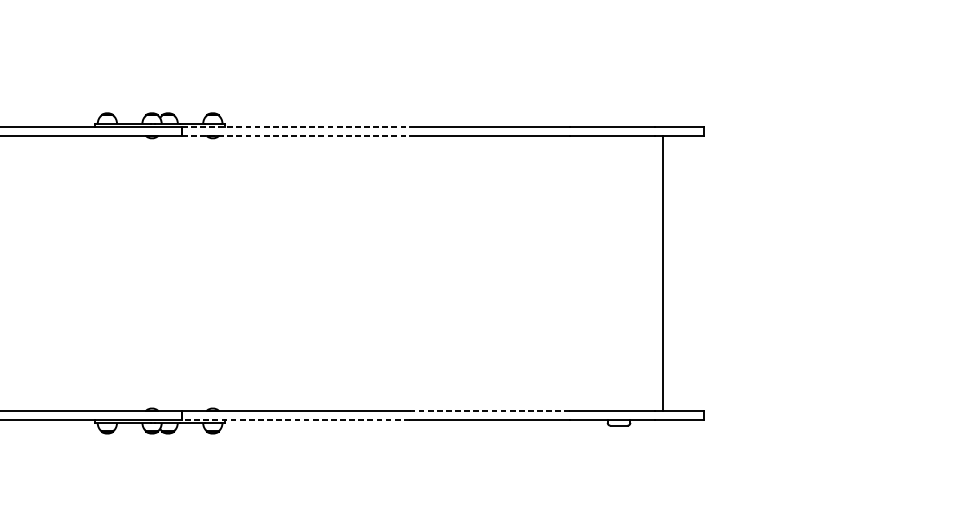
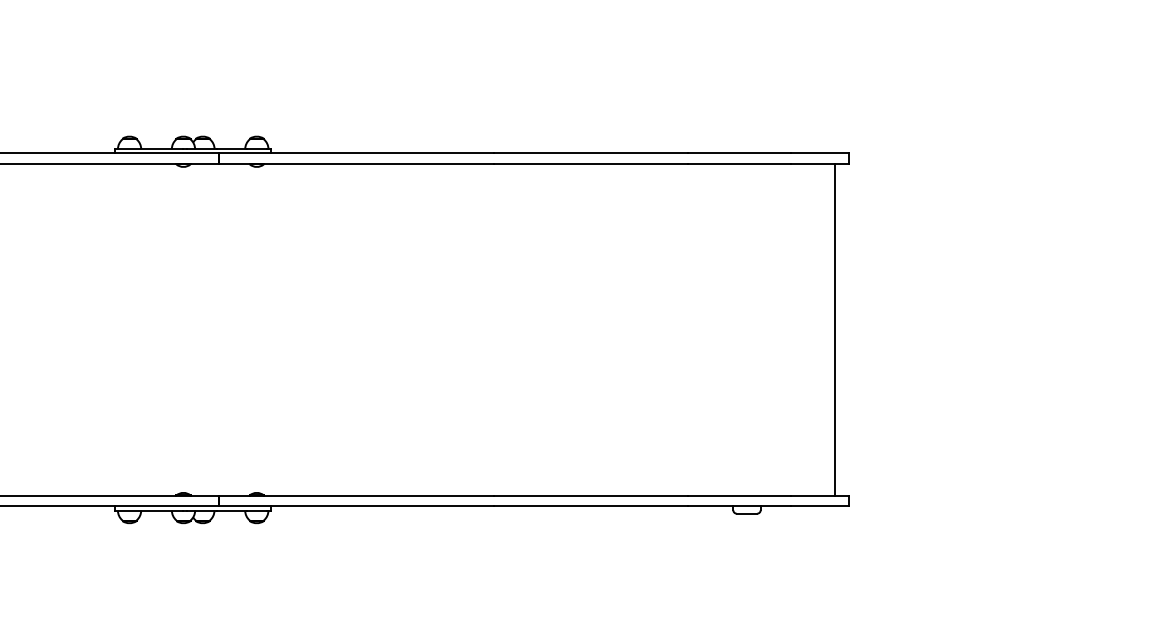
line: (295, 127) -> (356, 153), dashed -> solid
line: (295, 135) -> (356, 163), dashed -> solid
line: (662, 273) -> (835, 329), moved
line: (490, 411) -> (591, 496), dashed -> solid
line: (295, 419) -> (356, 506), dashed -> solid

